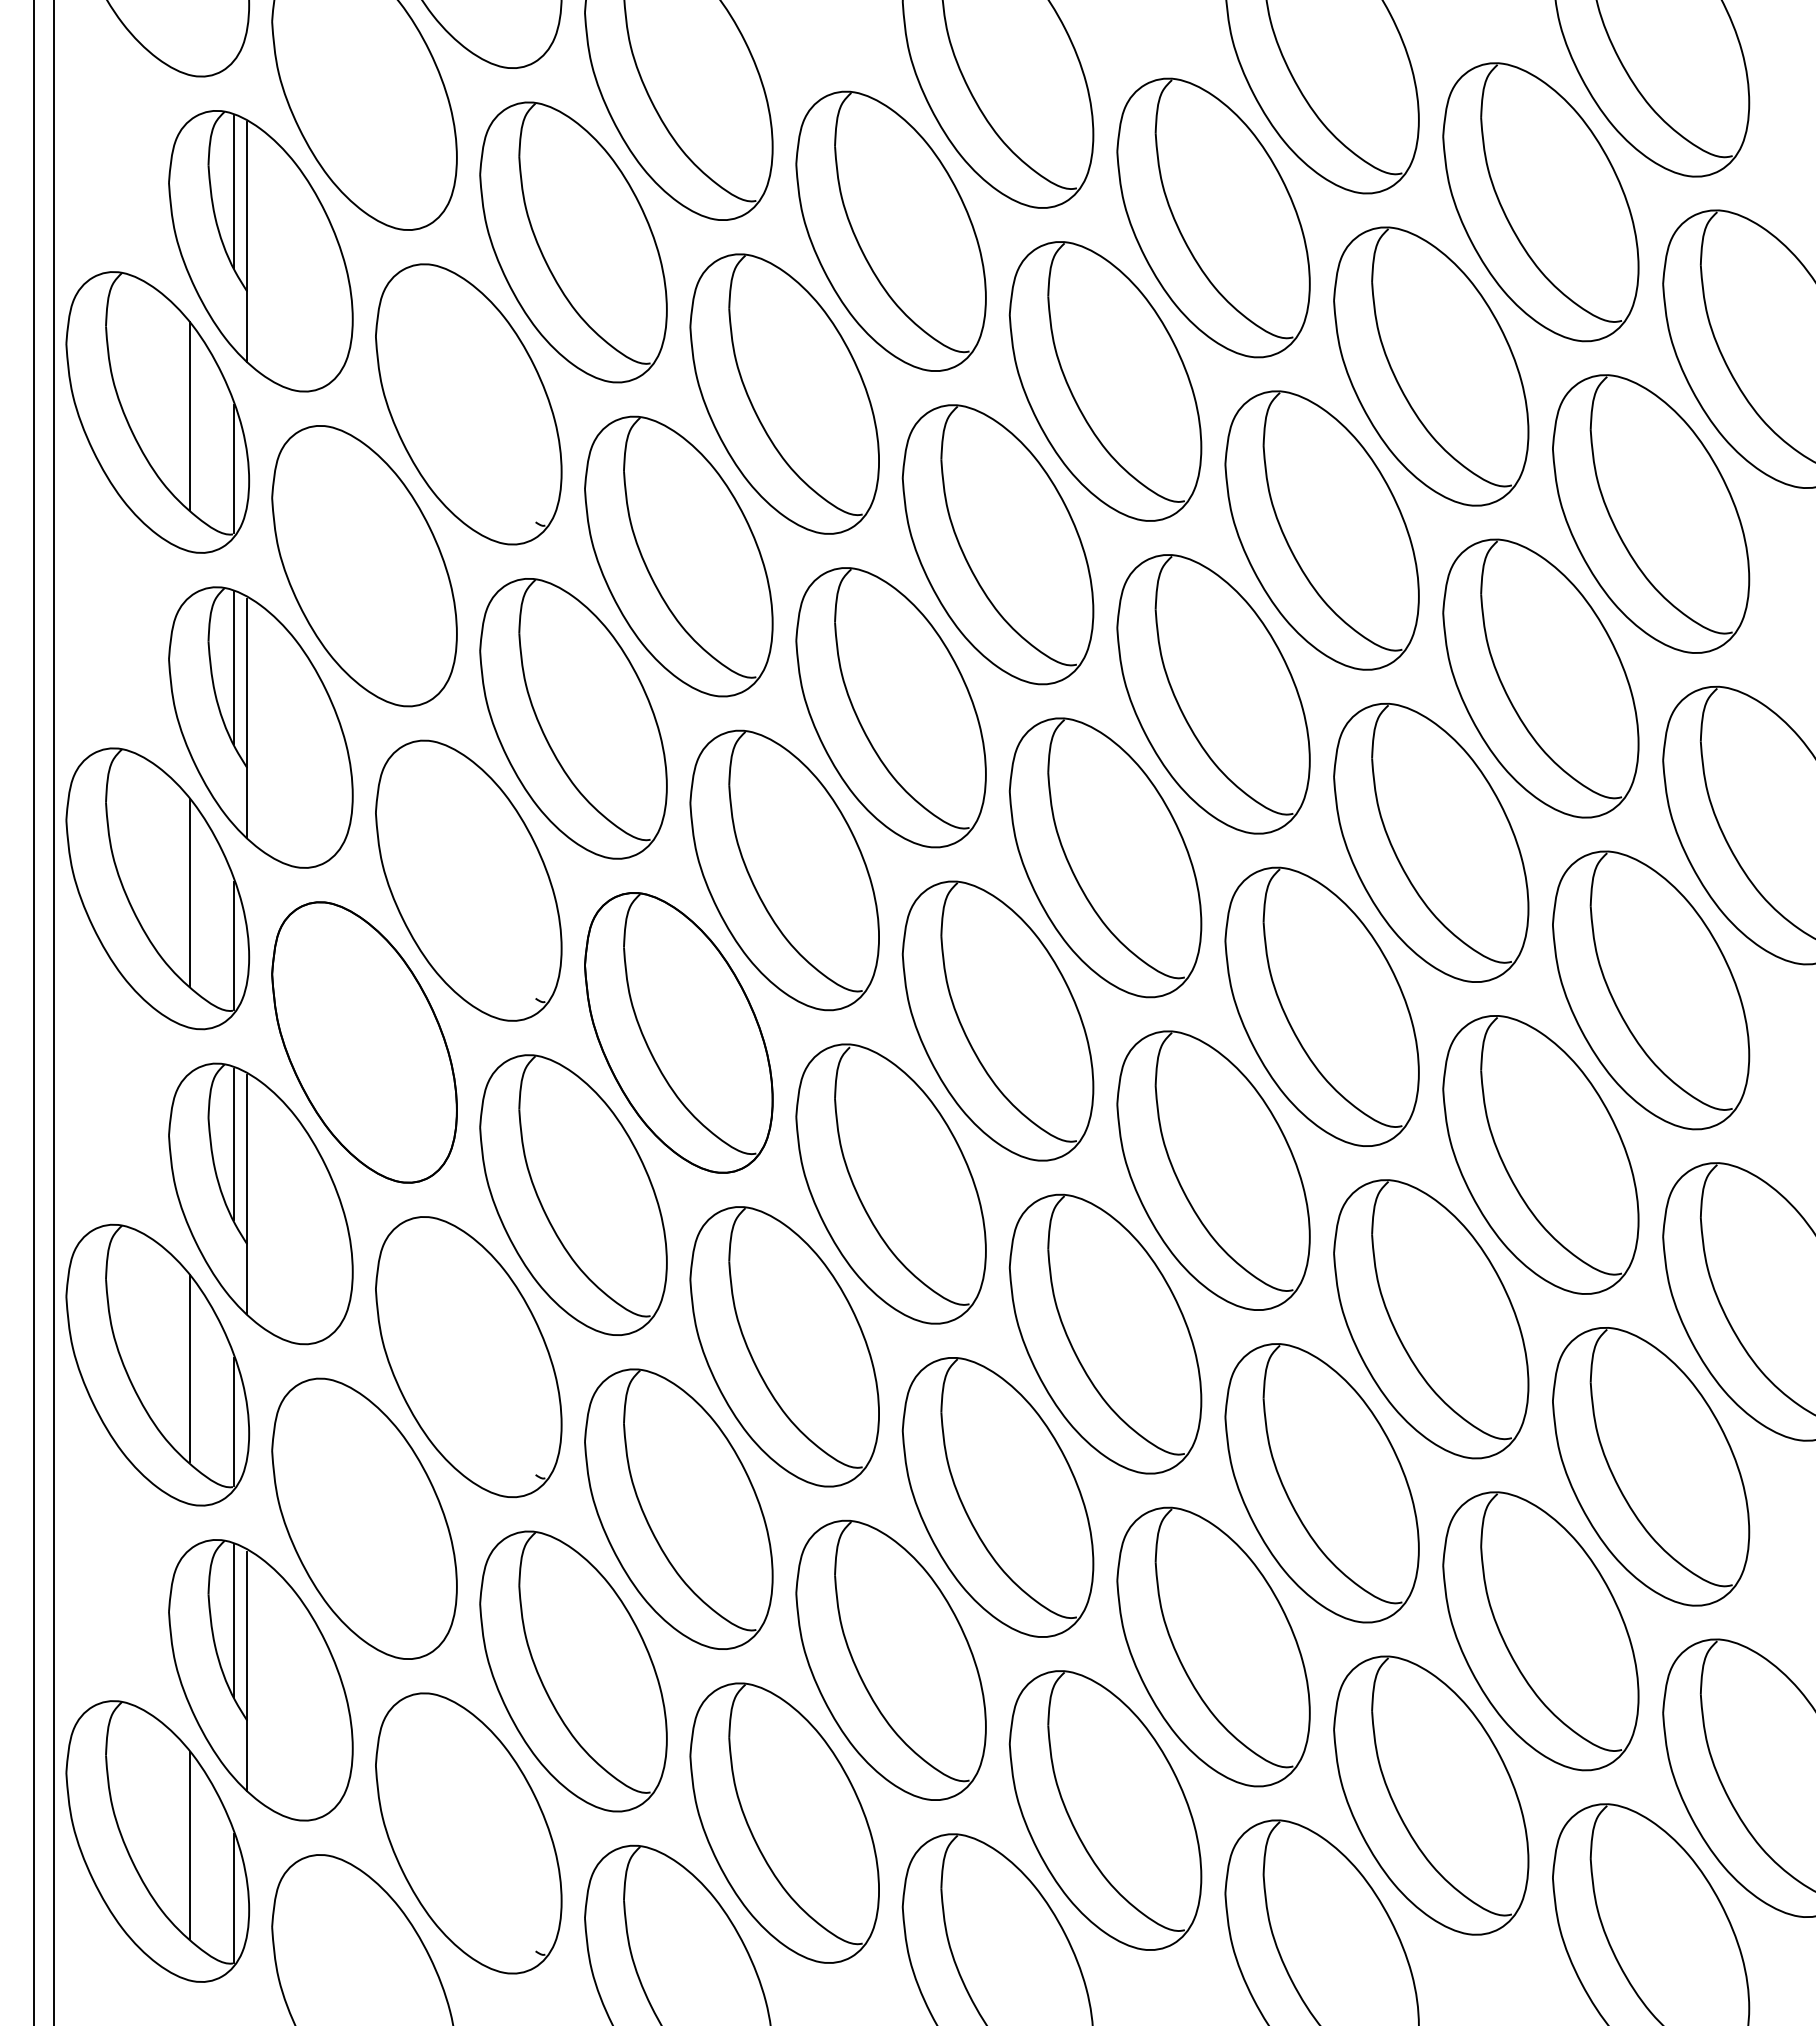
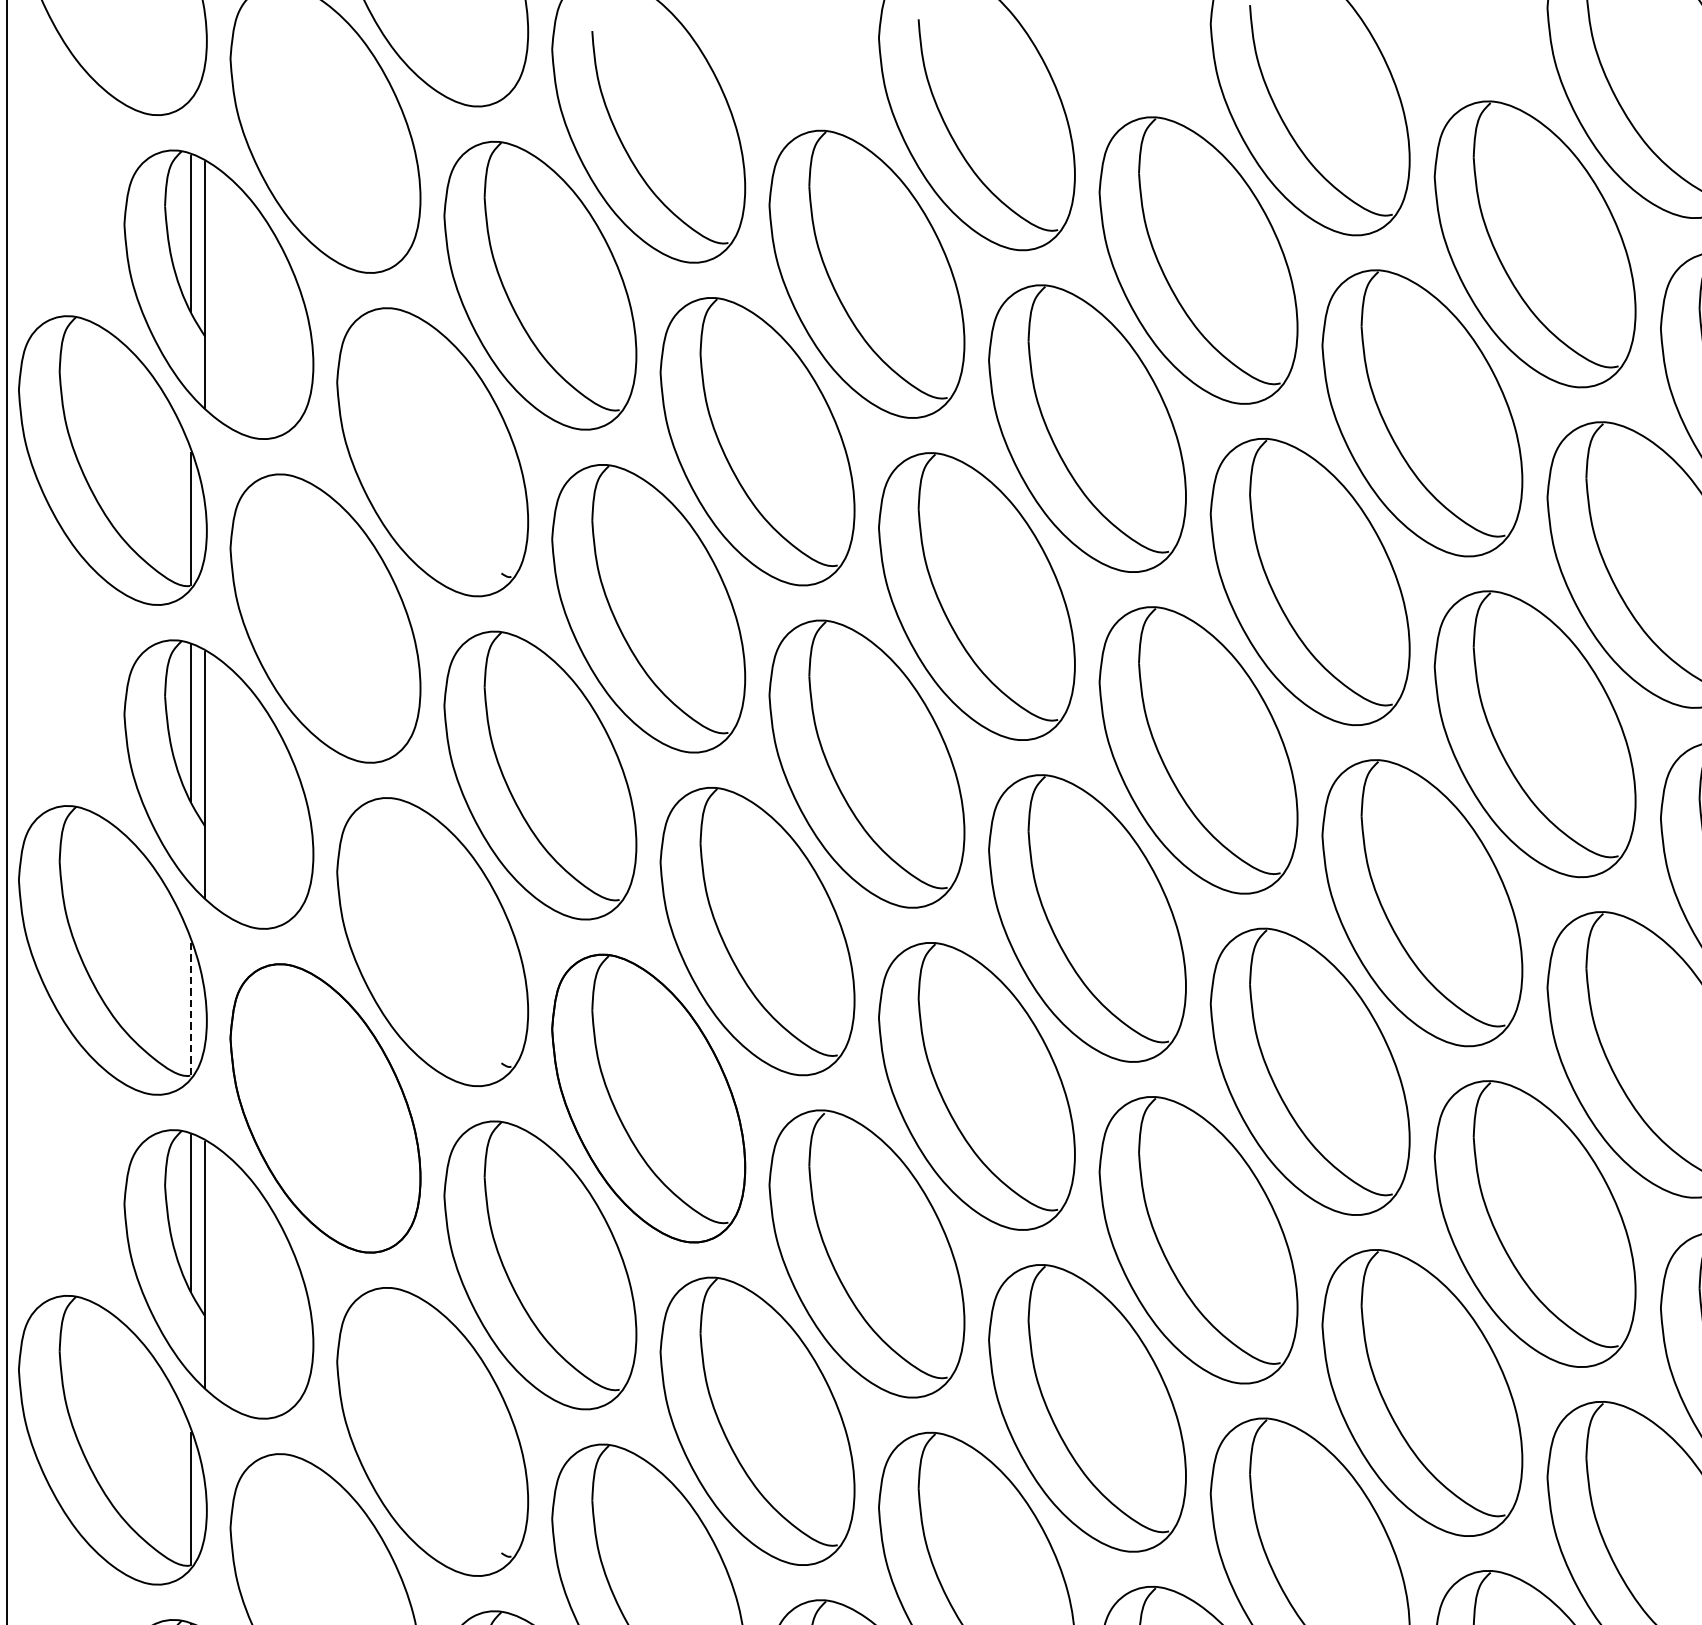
line: (189, 415) -> (145, 463), removed
line: (189, 892) -> (145, 954), removed
line: (233, 945) -> (190, 1008), solid -> dashed
line: (189, 1368) -> (145, 1443), removed

